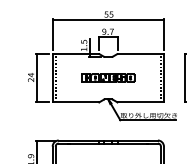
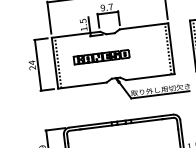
part: (108, 77) -> (101, 56), moved

